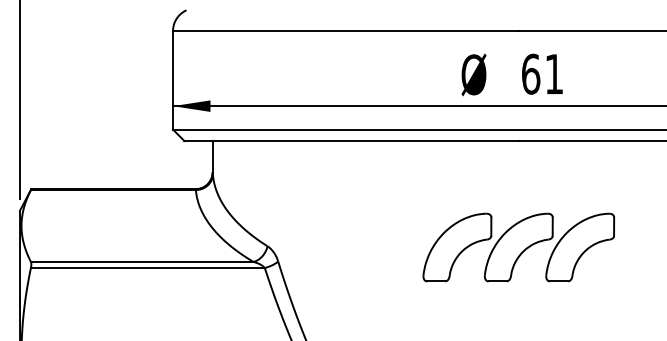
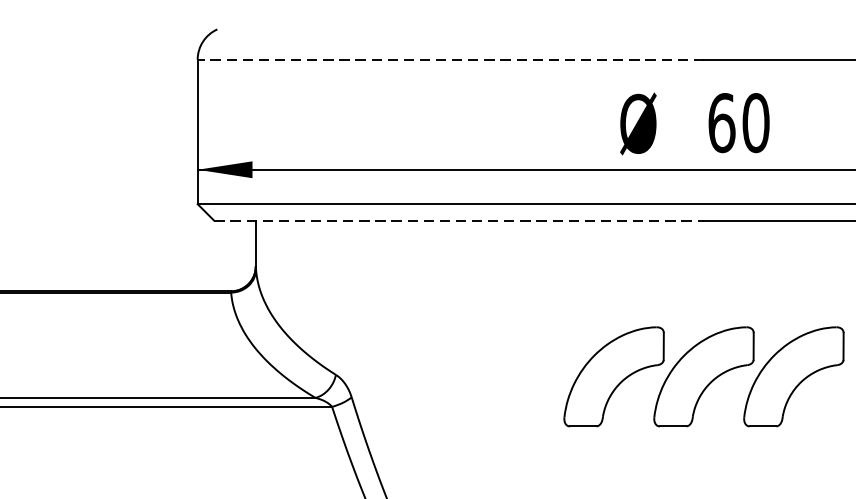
line: (345, 31) -> (450, 60), solid -> dashed
text: (554, 73) -> (756, 121), 61 -> 60
line: (352, 141) -> (460, 221), solid -> dashed

